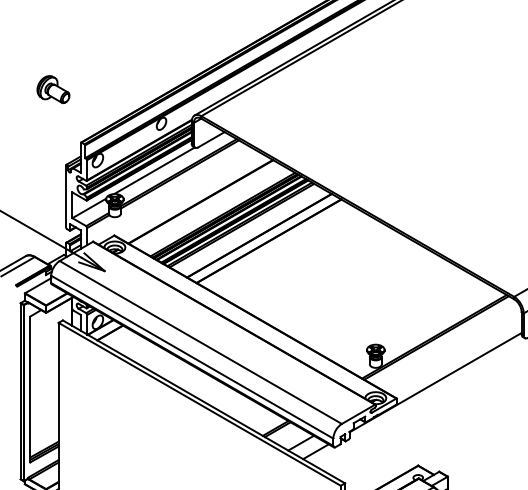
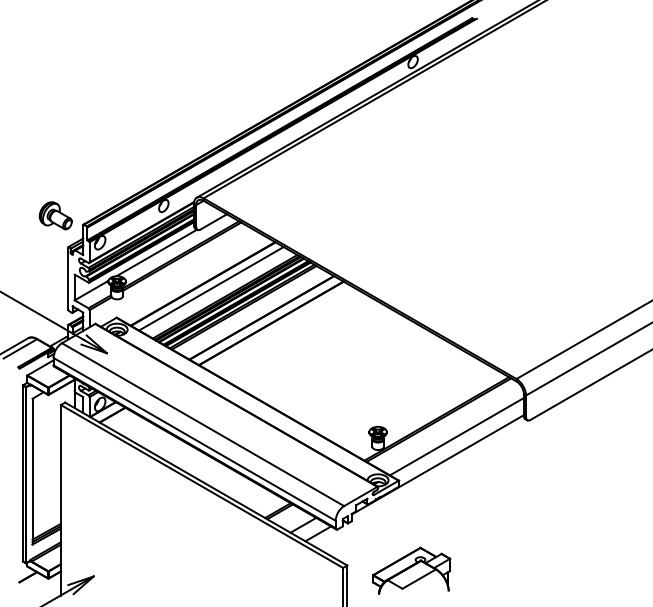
part: (53, 89) -> (55, 215), moved
line: (209, 206) -> (211, 288), added
line: (454, 354) -> (456, 436), added

